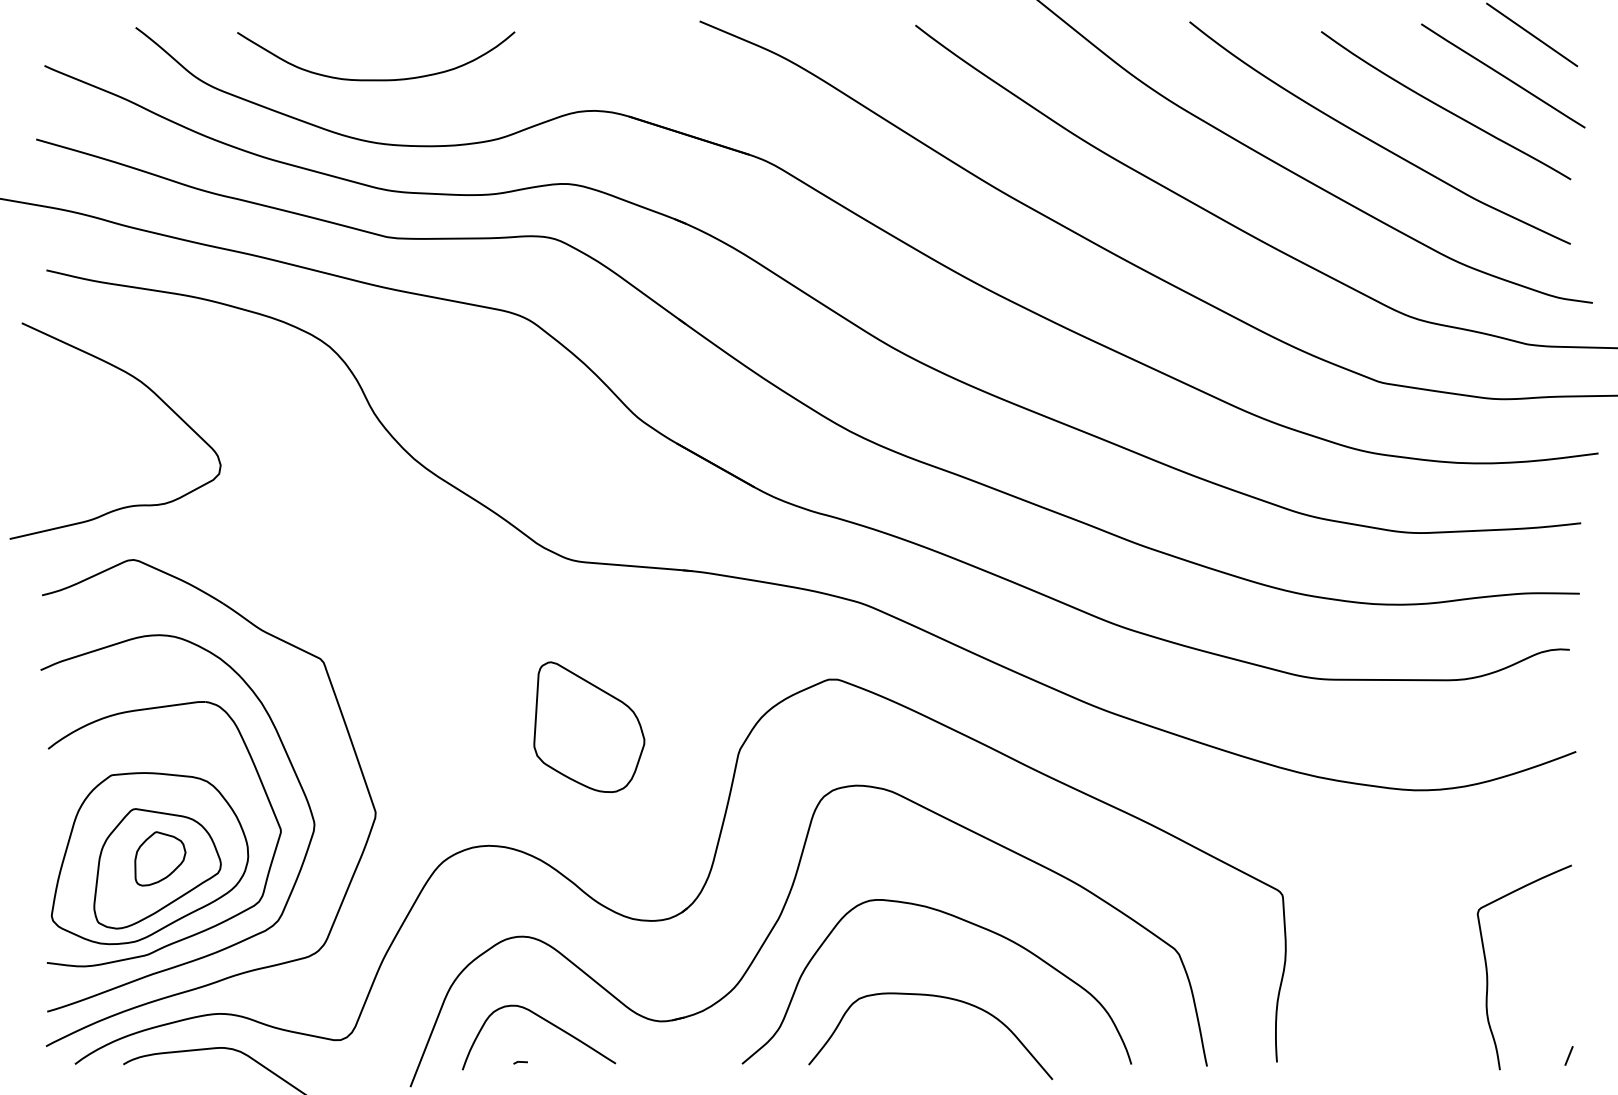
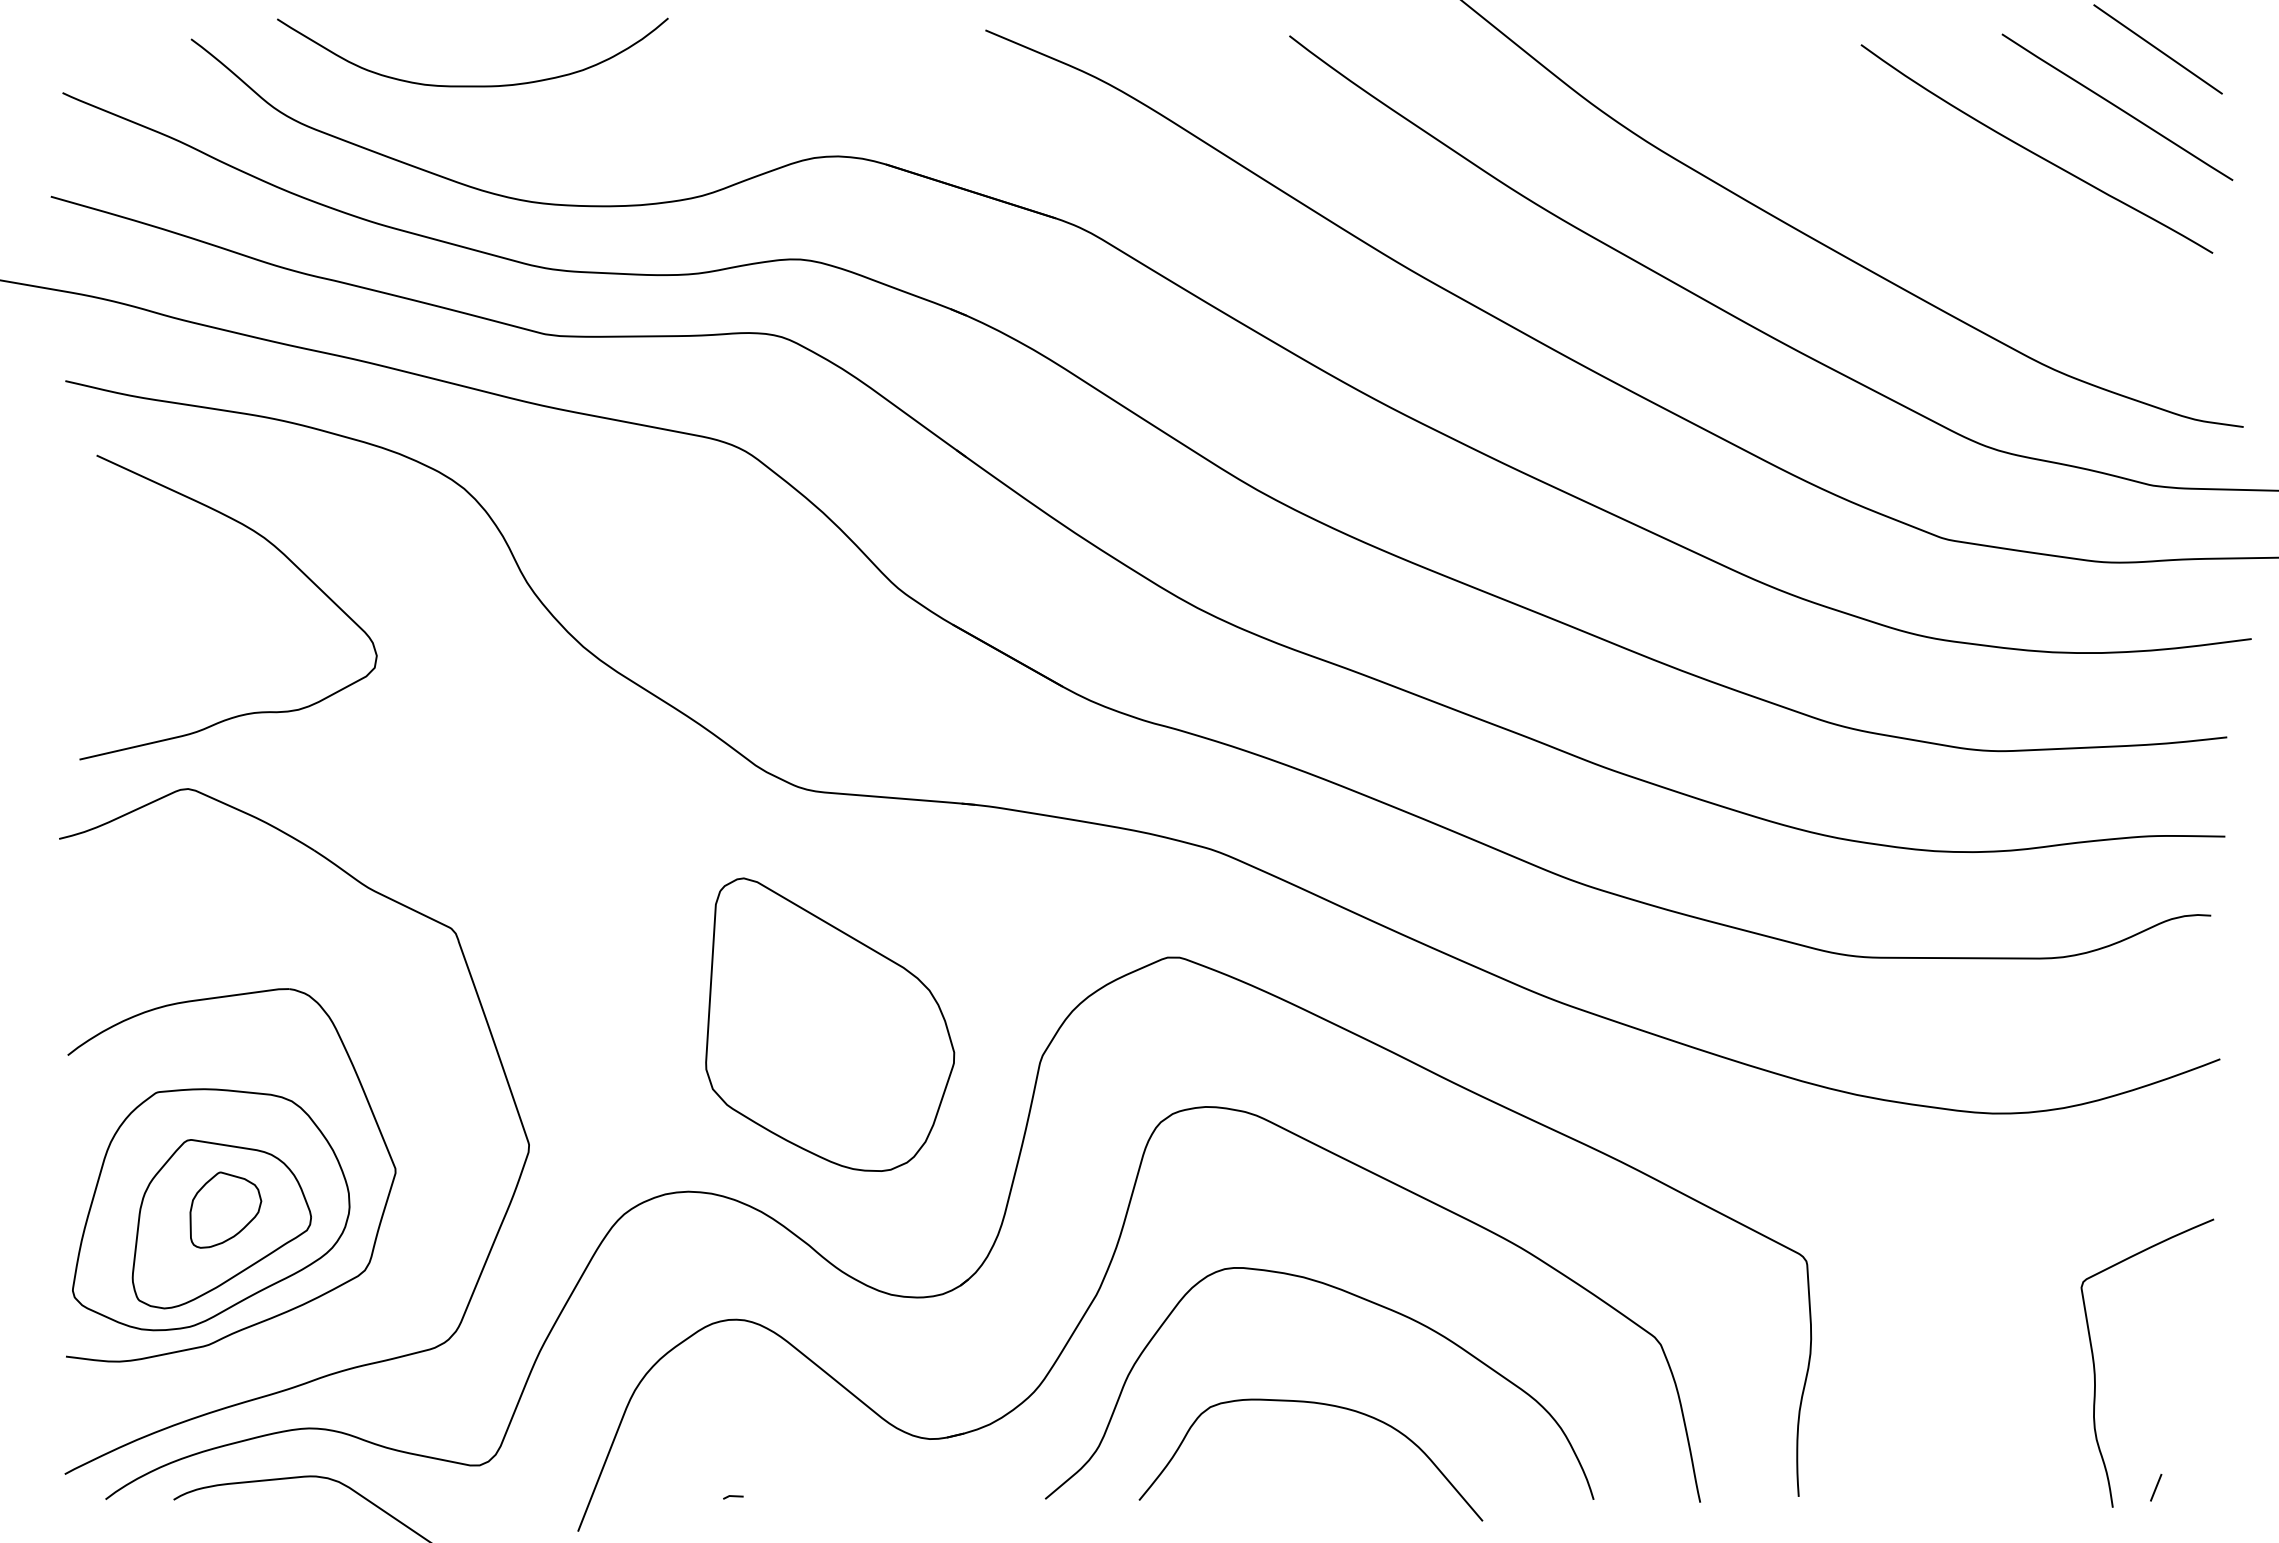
curve: (375, 79) -> (472, 85), moved
curve: (1375, 142) -> (1937, 200), removed
curve: (148, 389) -> (275, 548), moved
part: (588, 727) -> (829, 1024), size x1.6
part: (292, 769) -> (412, 1084), removed
curve: (547, 1022) -> (771, 1440), removed
line: (1569, 1055) -> (2156, 1487), moved

